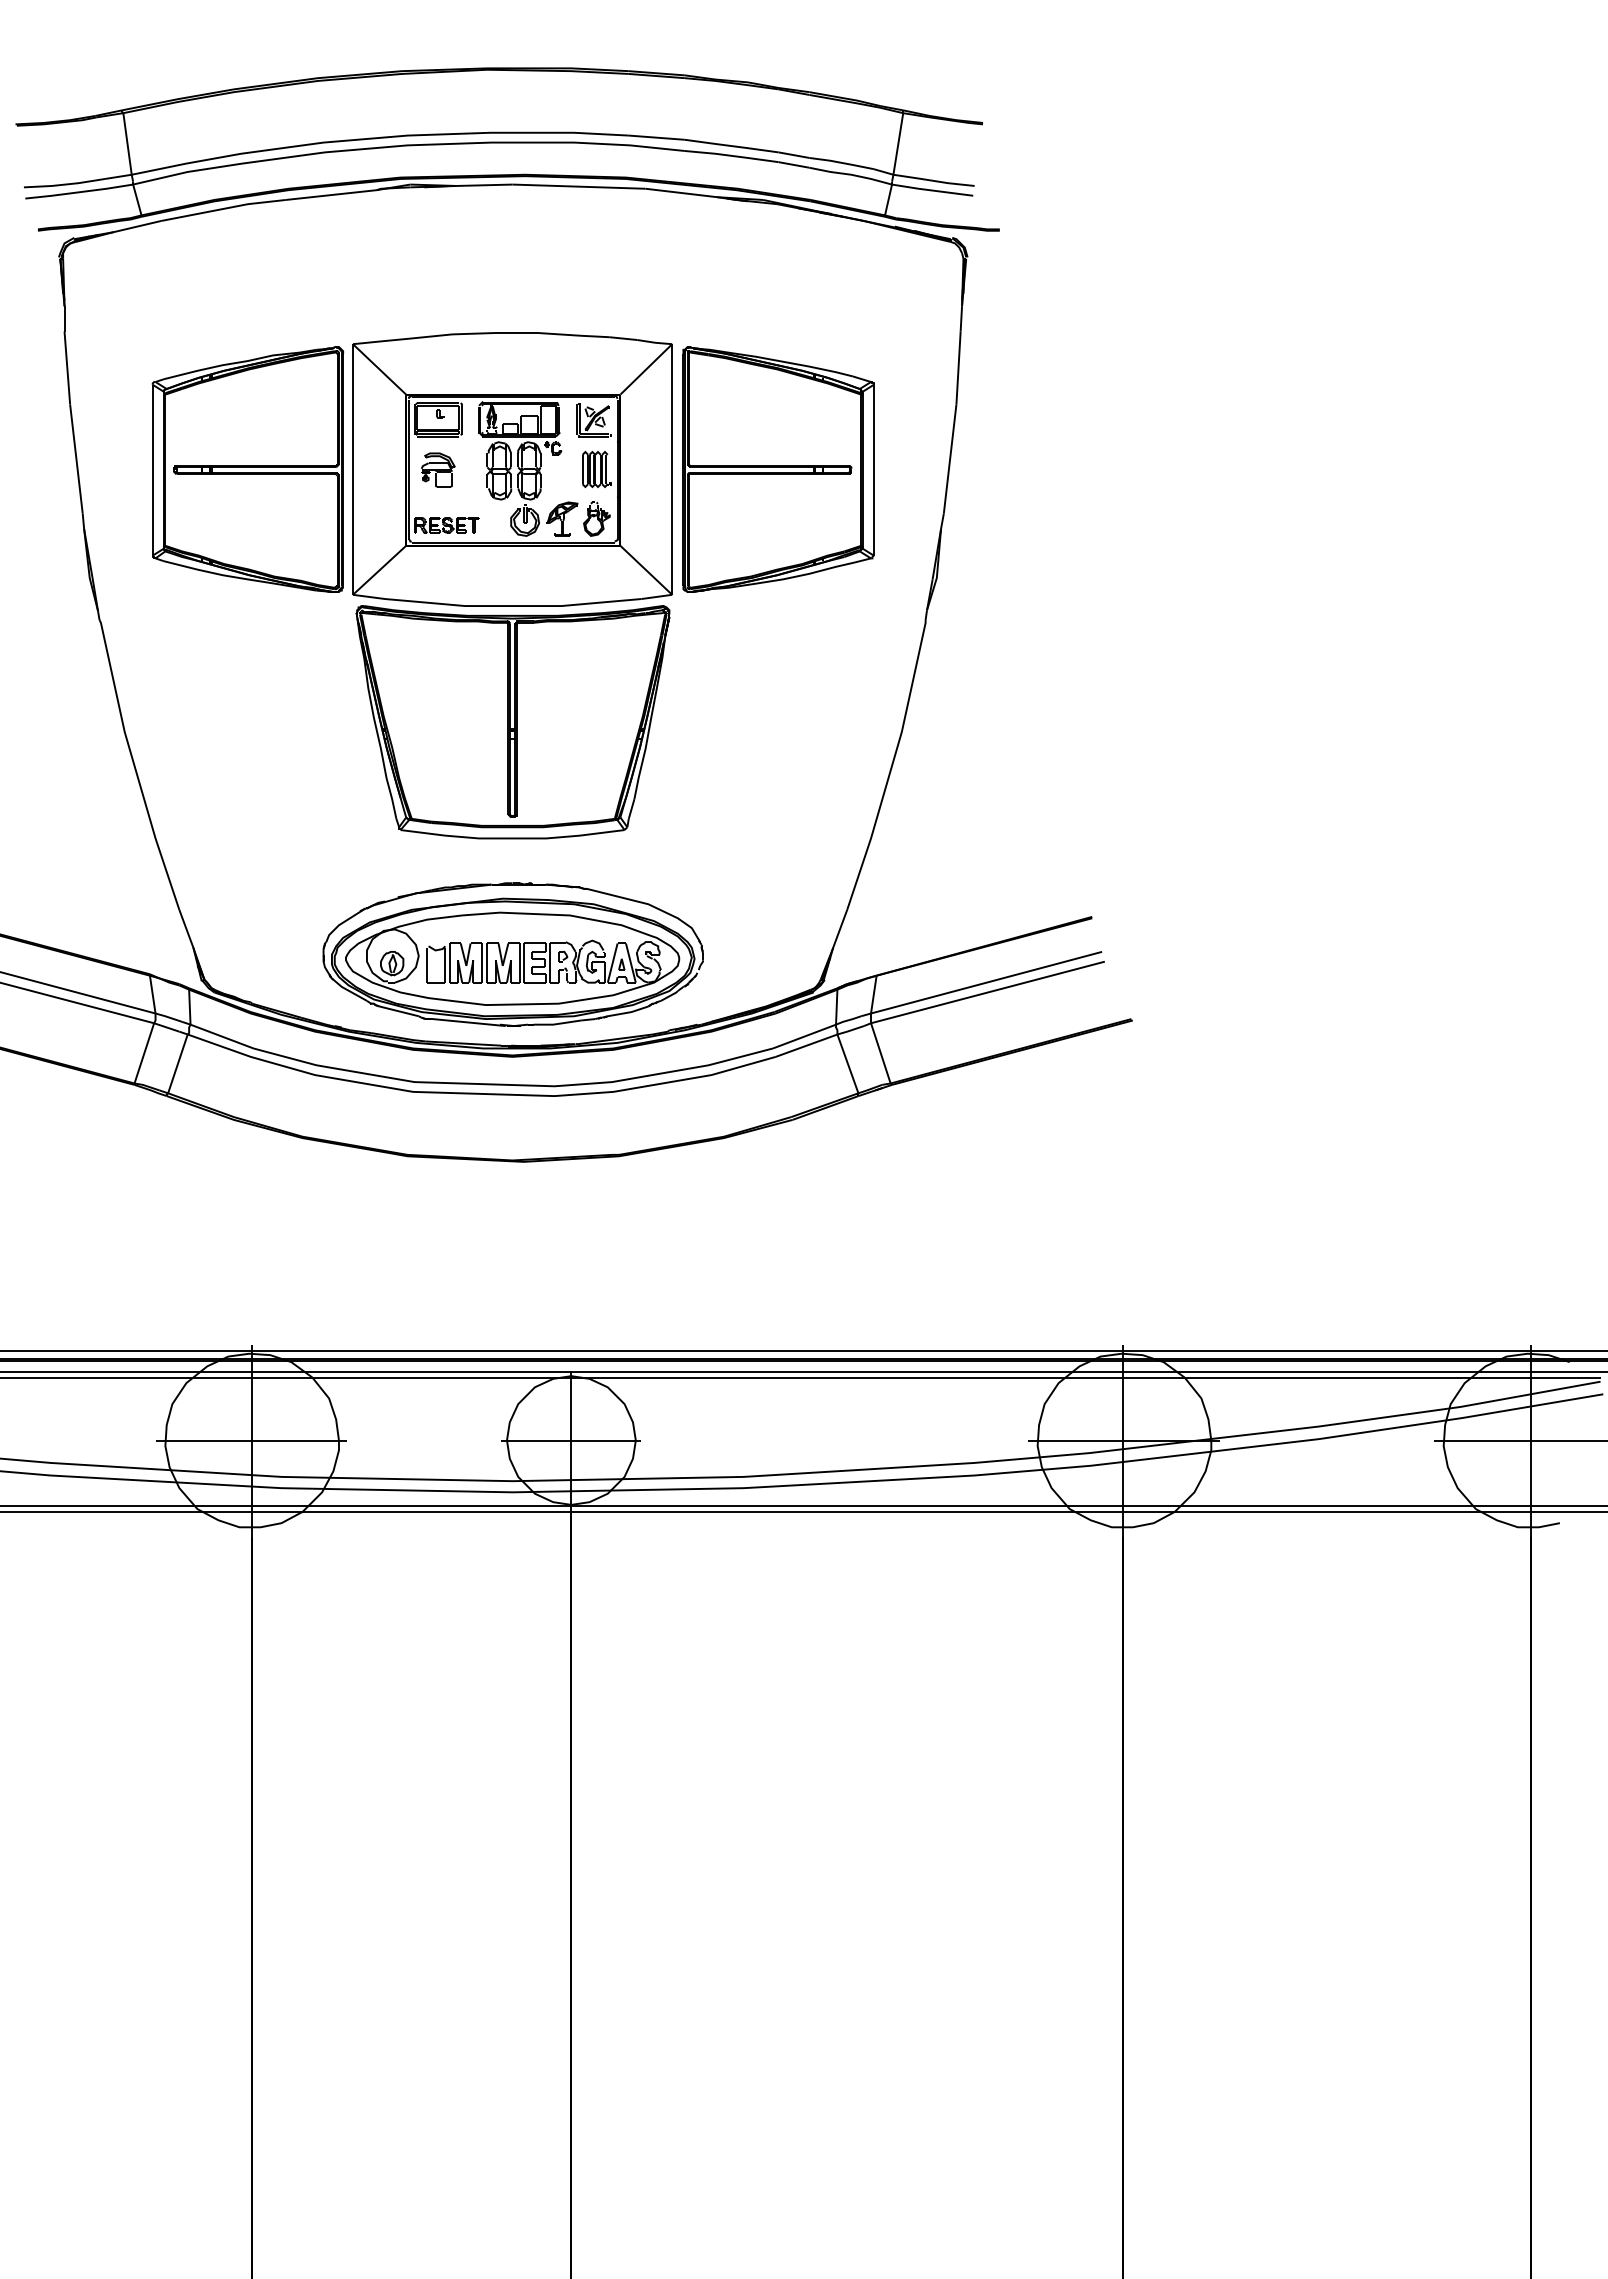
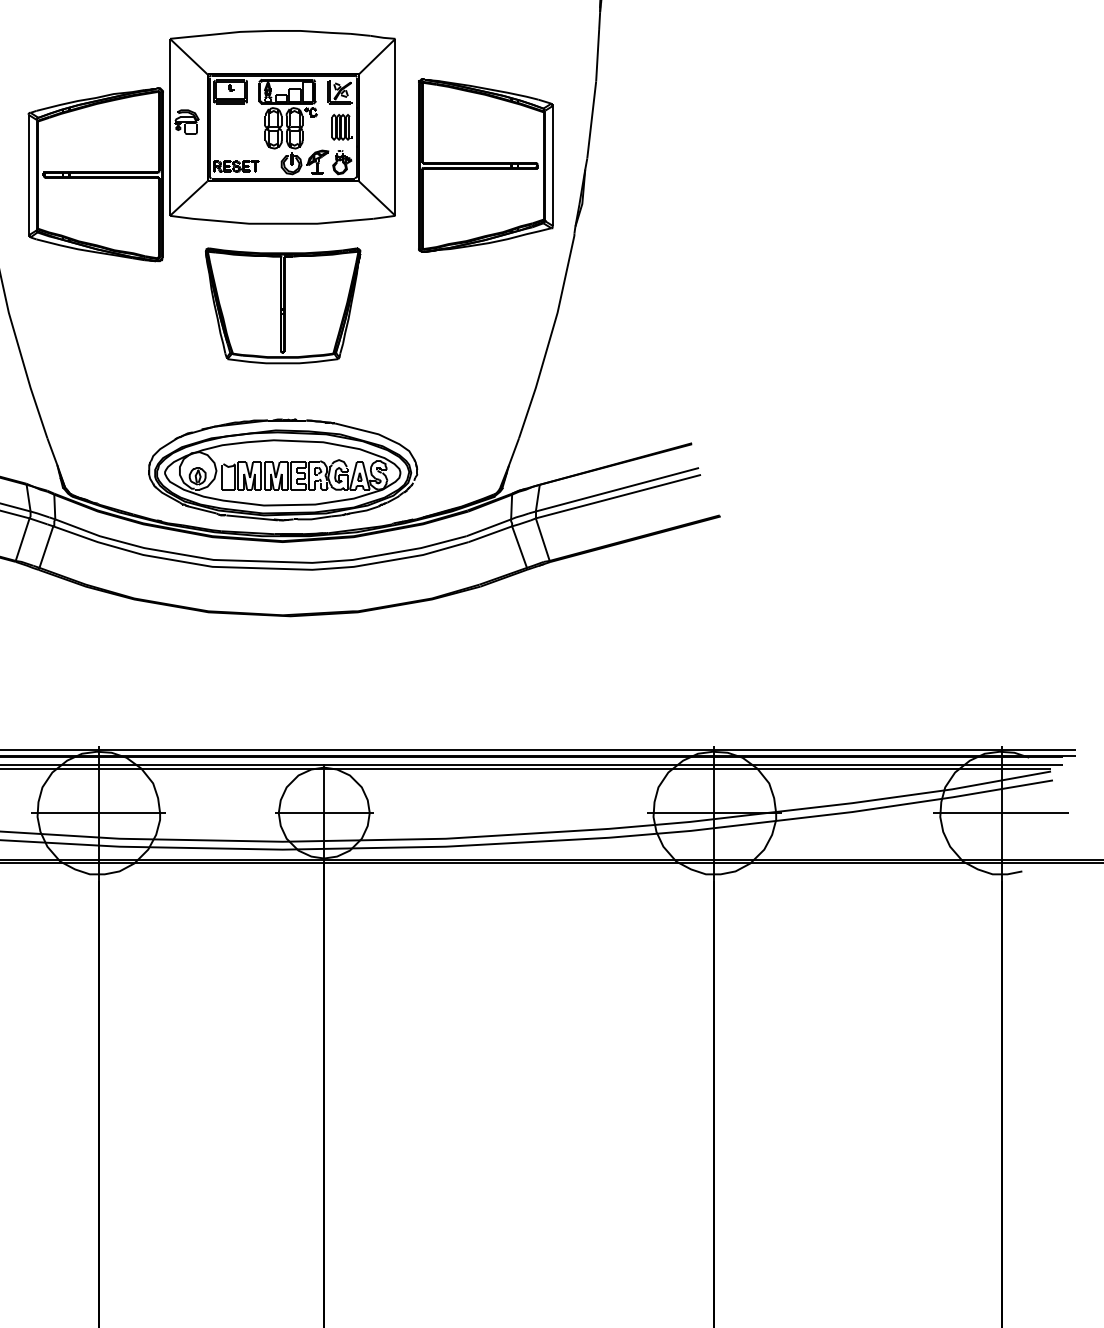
part: (247, 469) -> (95, 174), moved
part: (438, 469) -> (187, 121), moved
part: (778, 469) -> (486, 165), moved
part: (512, 722) -> (282, 305), size x0.7

